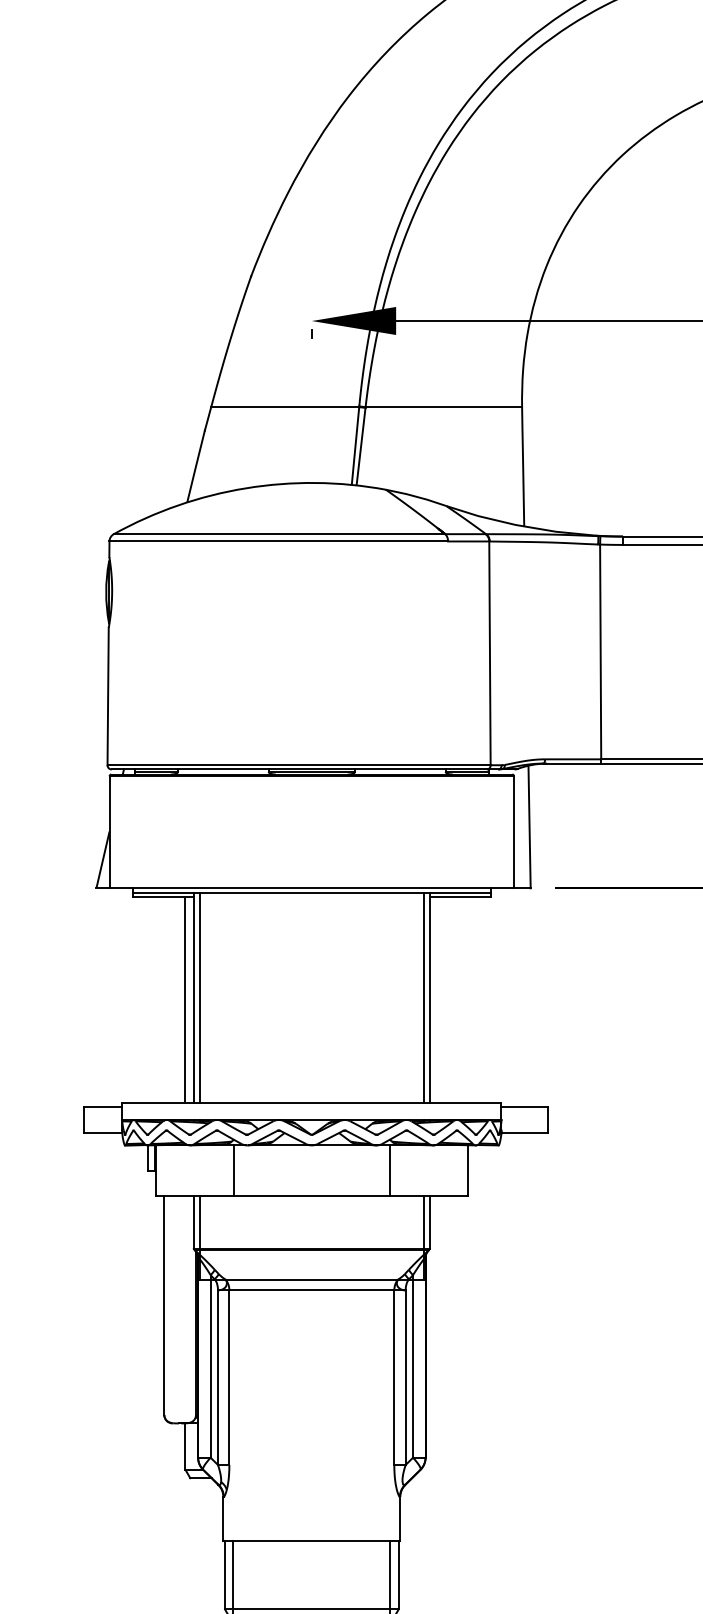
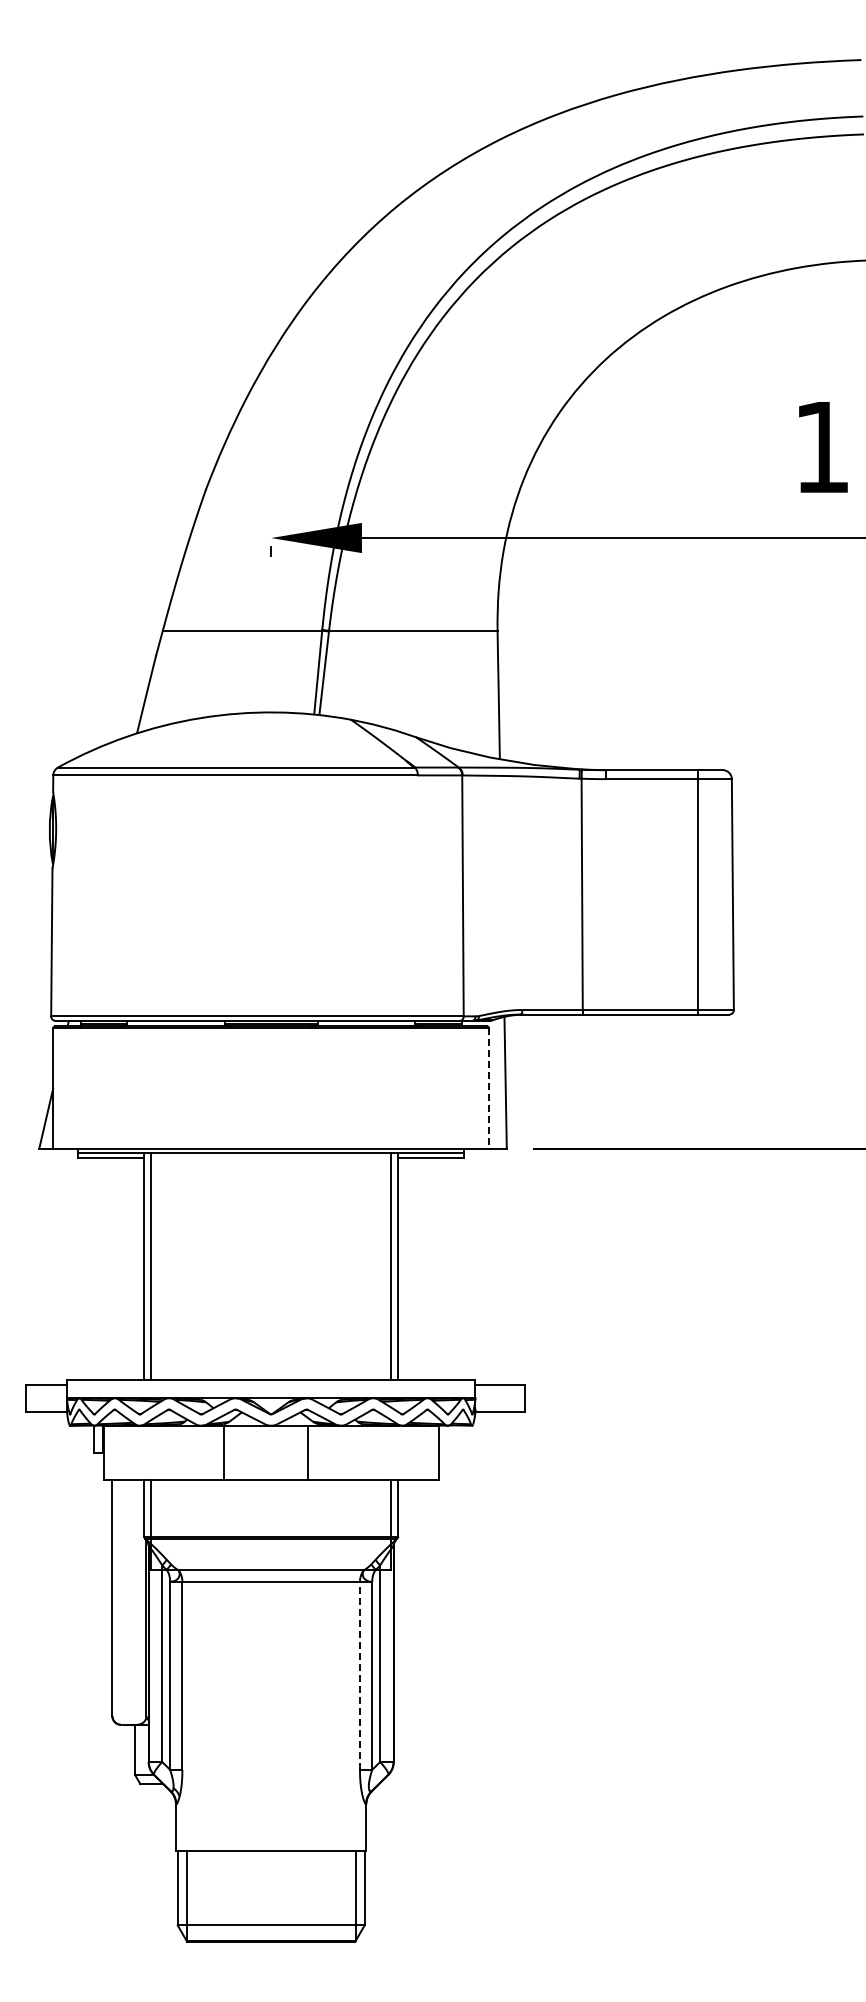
line: (513, 833) -> (488, 1089), solid -> dashed
line: (185, 999) -> (135, 1268), removed
line: (234, 1170) -> (224, 1452), moved
line: (390, 1170) -> (308, 1452), moved
line: (394, 1377) -> (360, 1675), solid -> dashed

